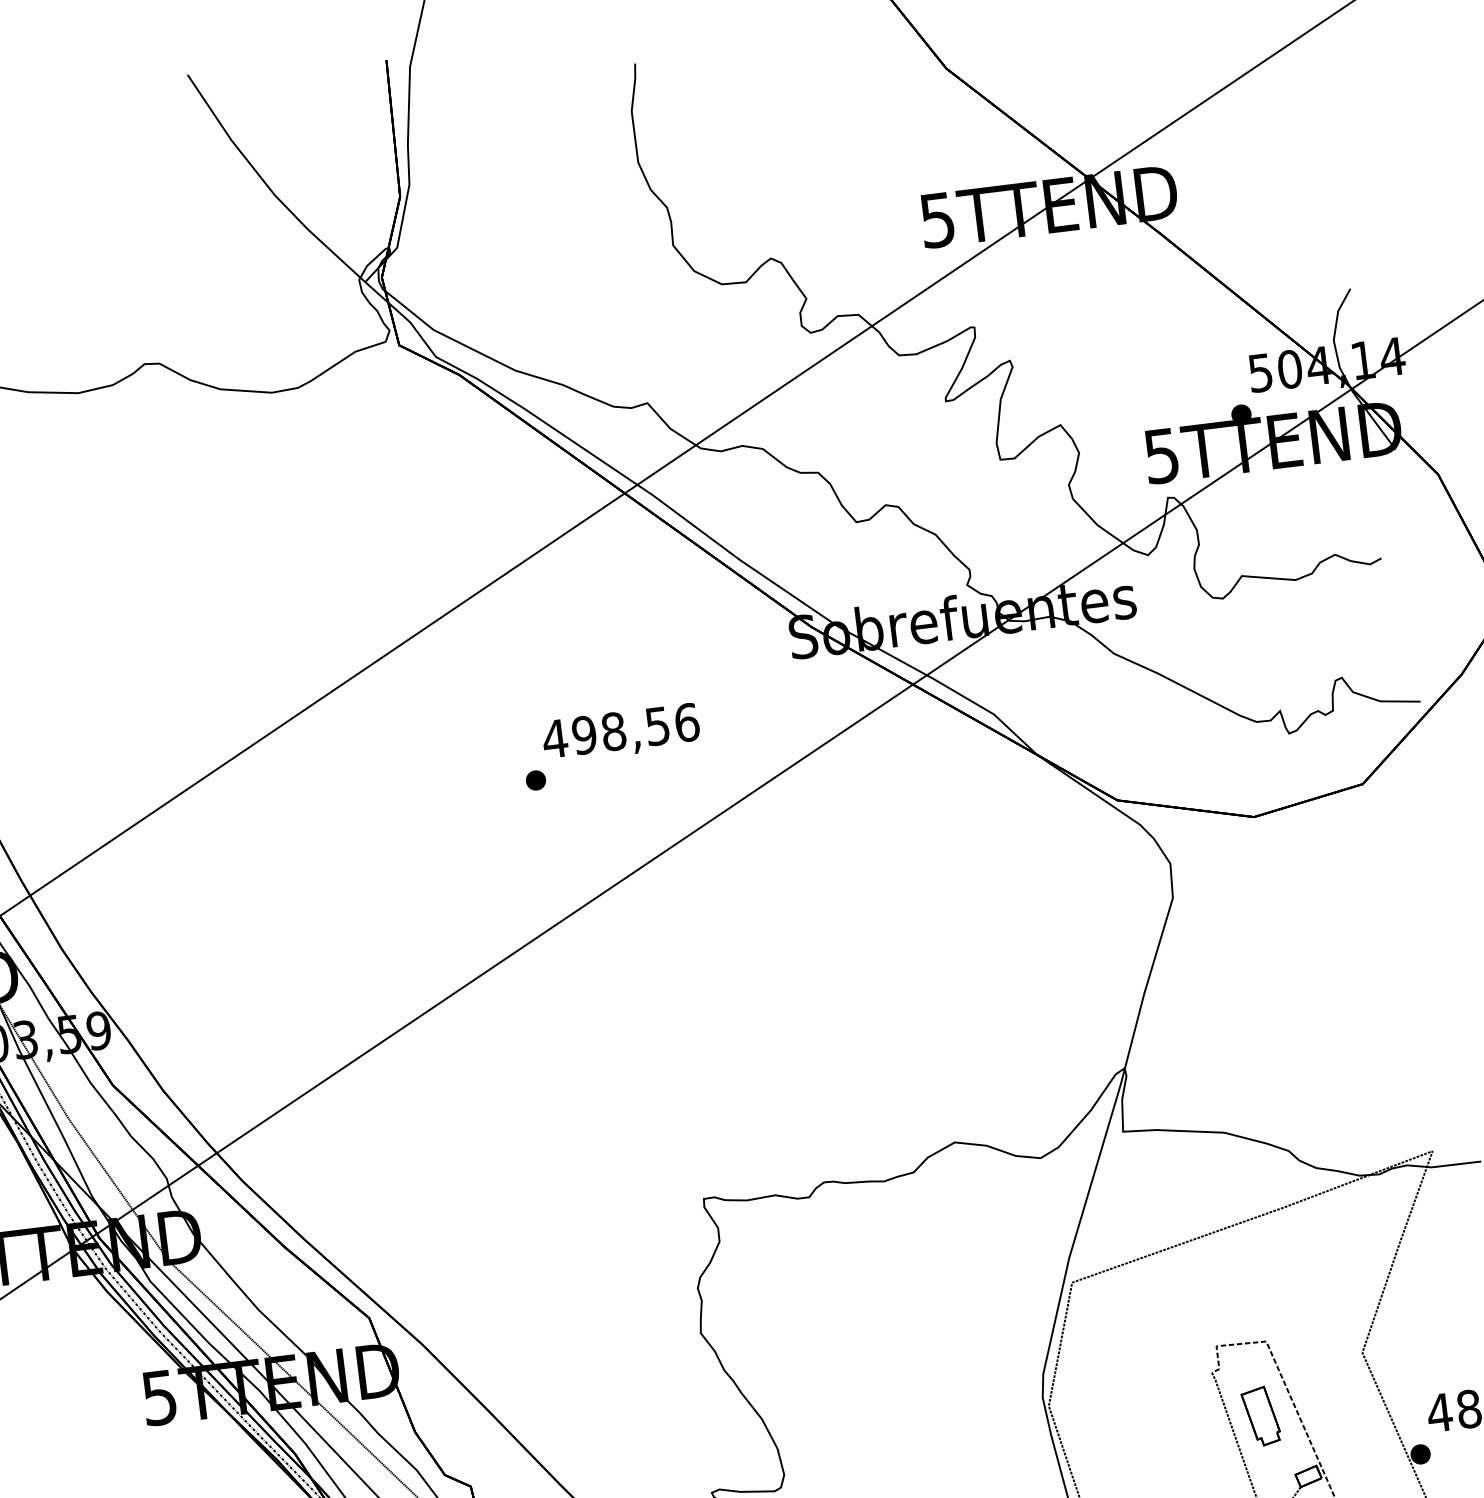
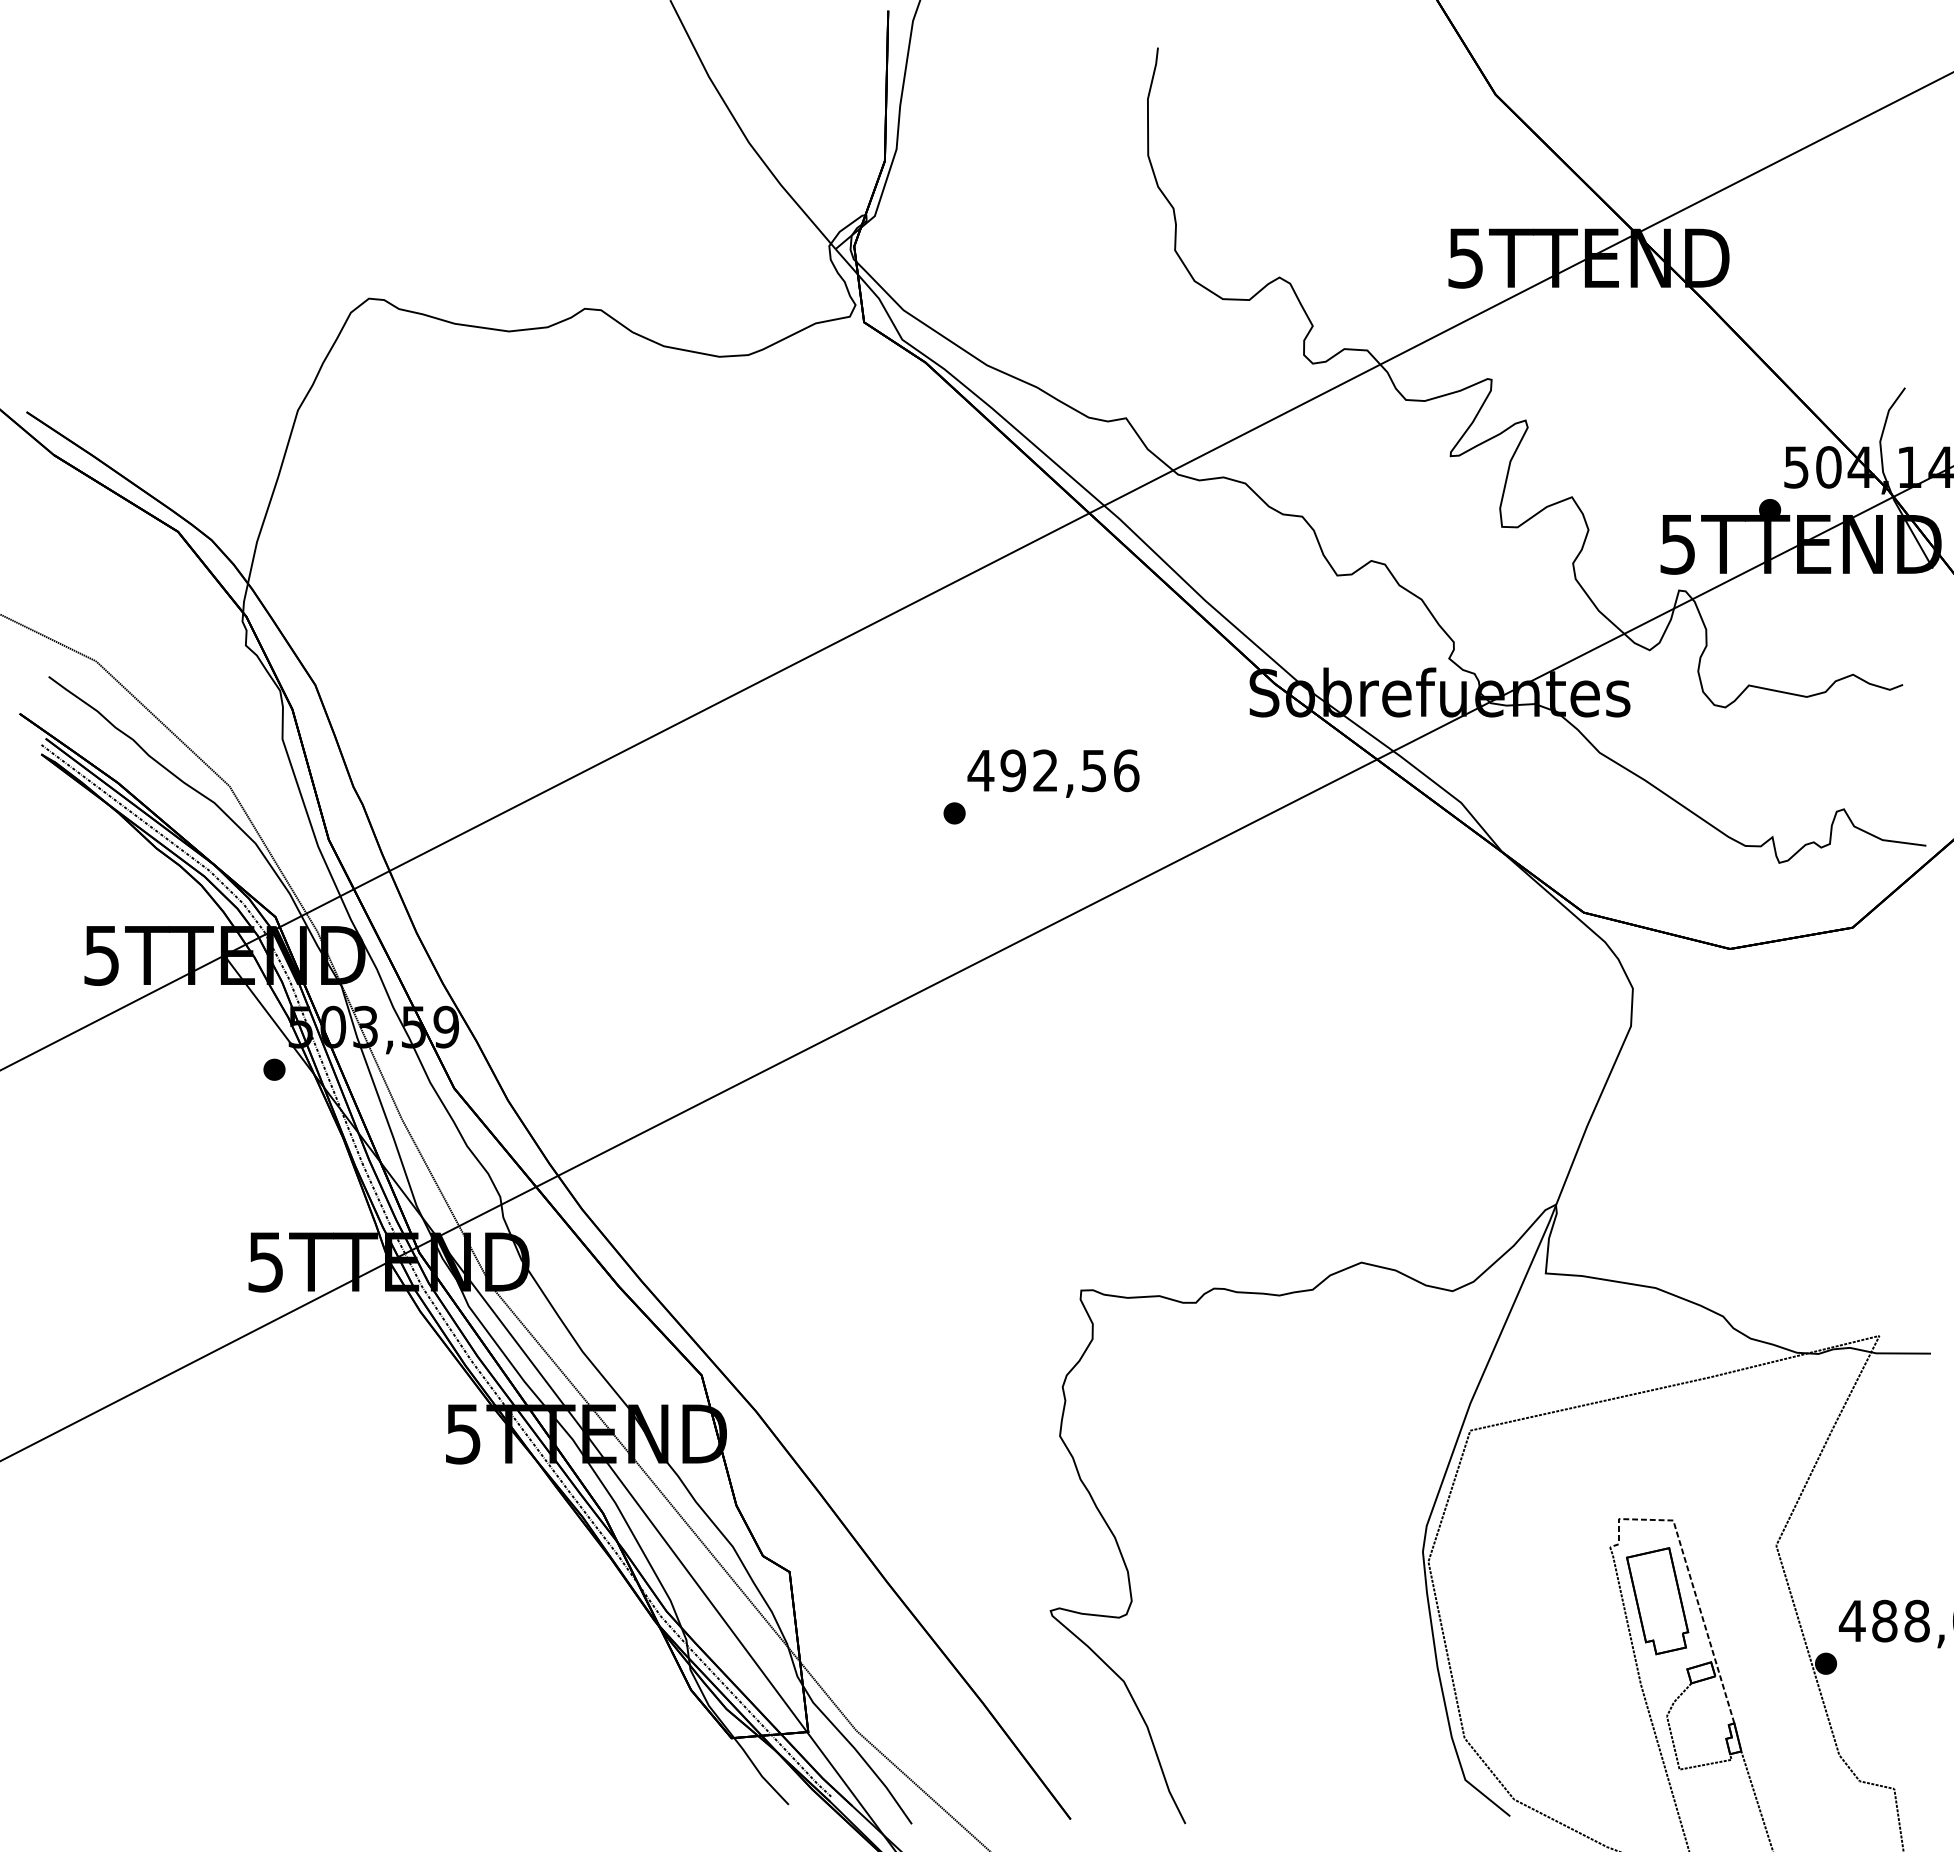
text: (613, 731) -> (1045, 770), 498,56 -> 492,56
part: (1260, 1416) -> (1657, 1601), size x1.67

